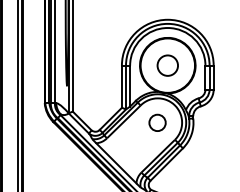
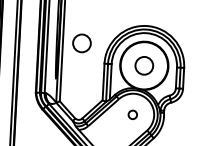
circle: (94, 43) -> (81, 43), added
circle: (157, 122) -> (132, 114), size x0.6

